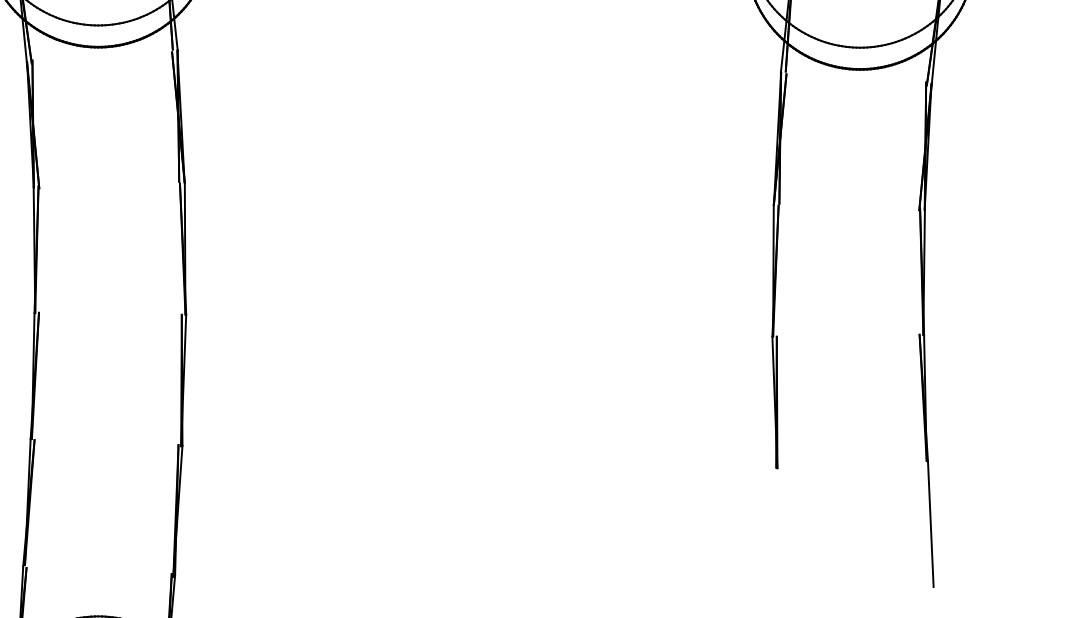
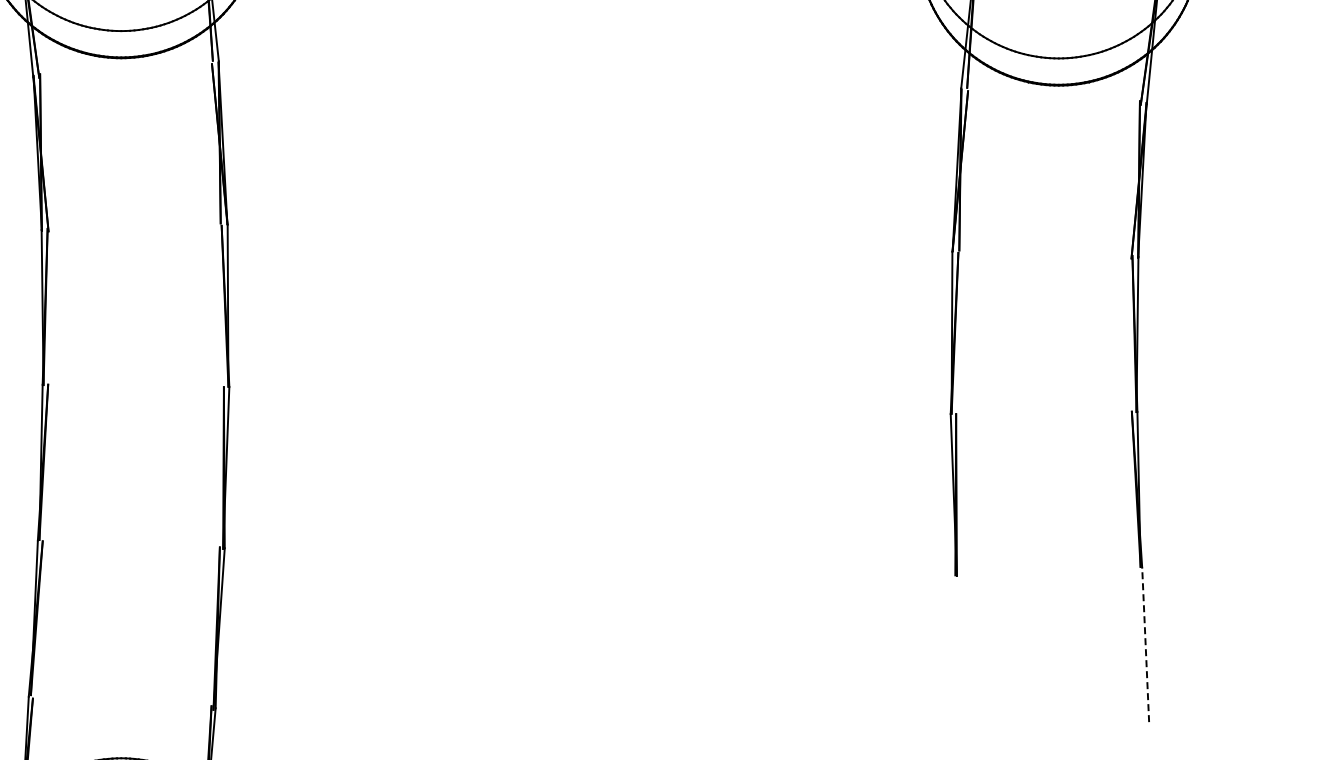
line: (930, 523) -> (1145, 644), solid -> dashed

